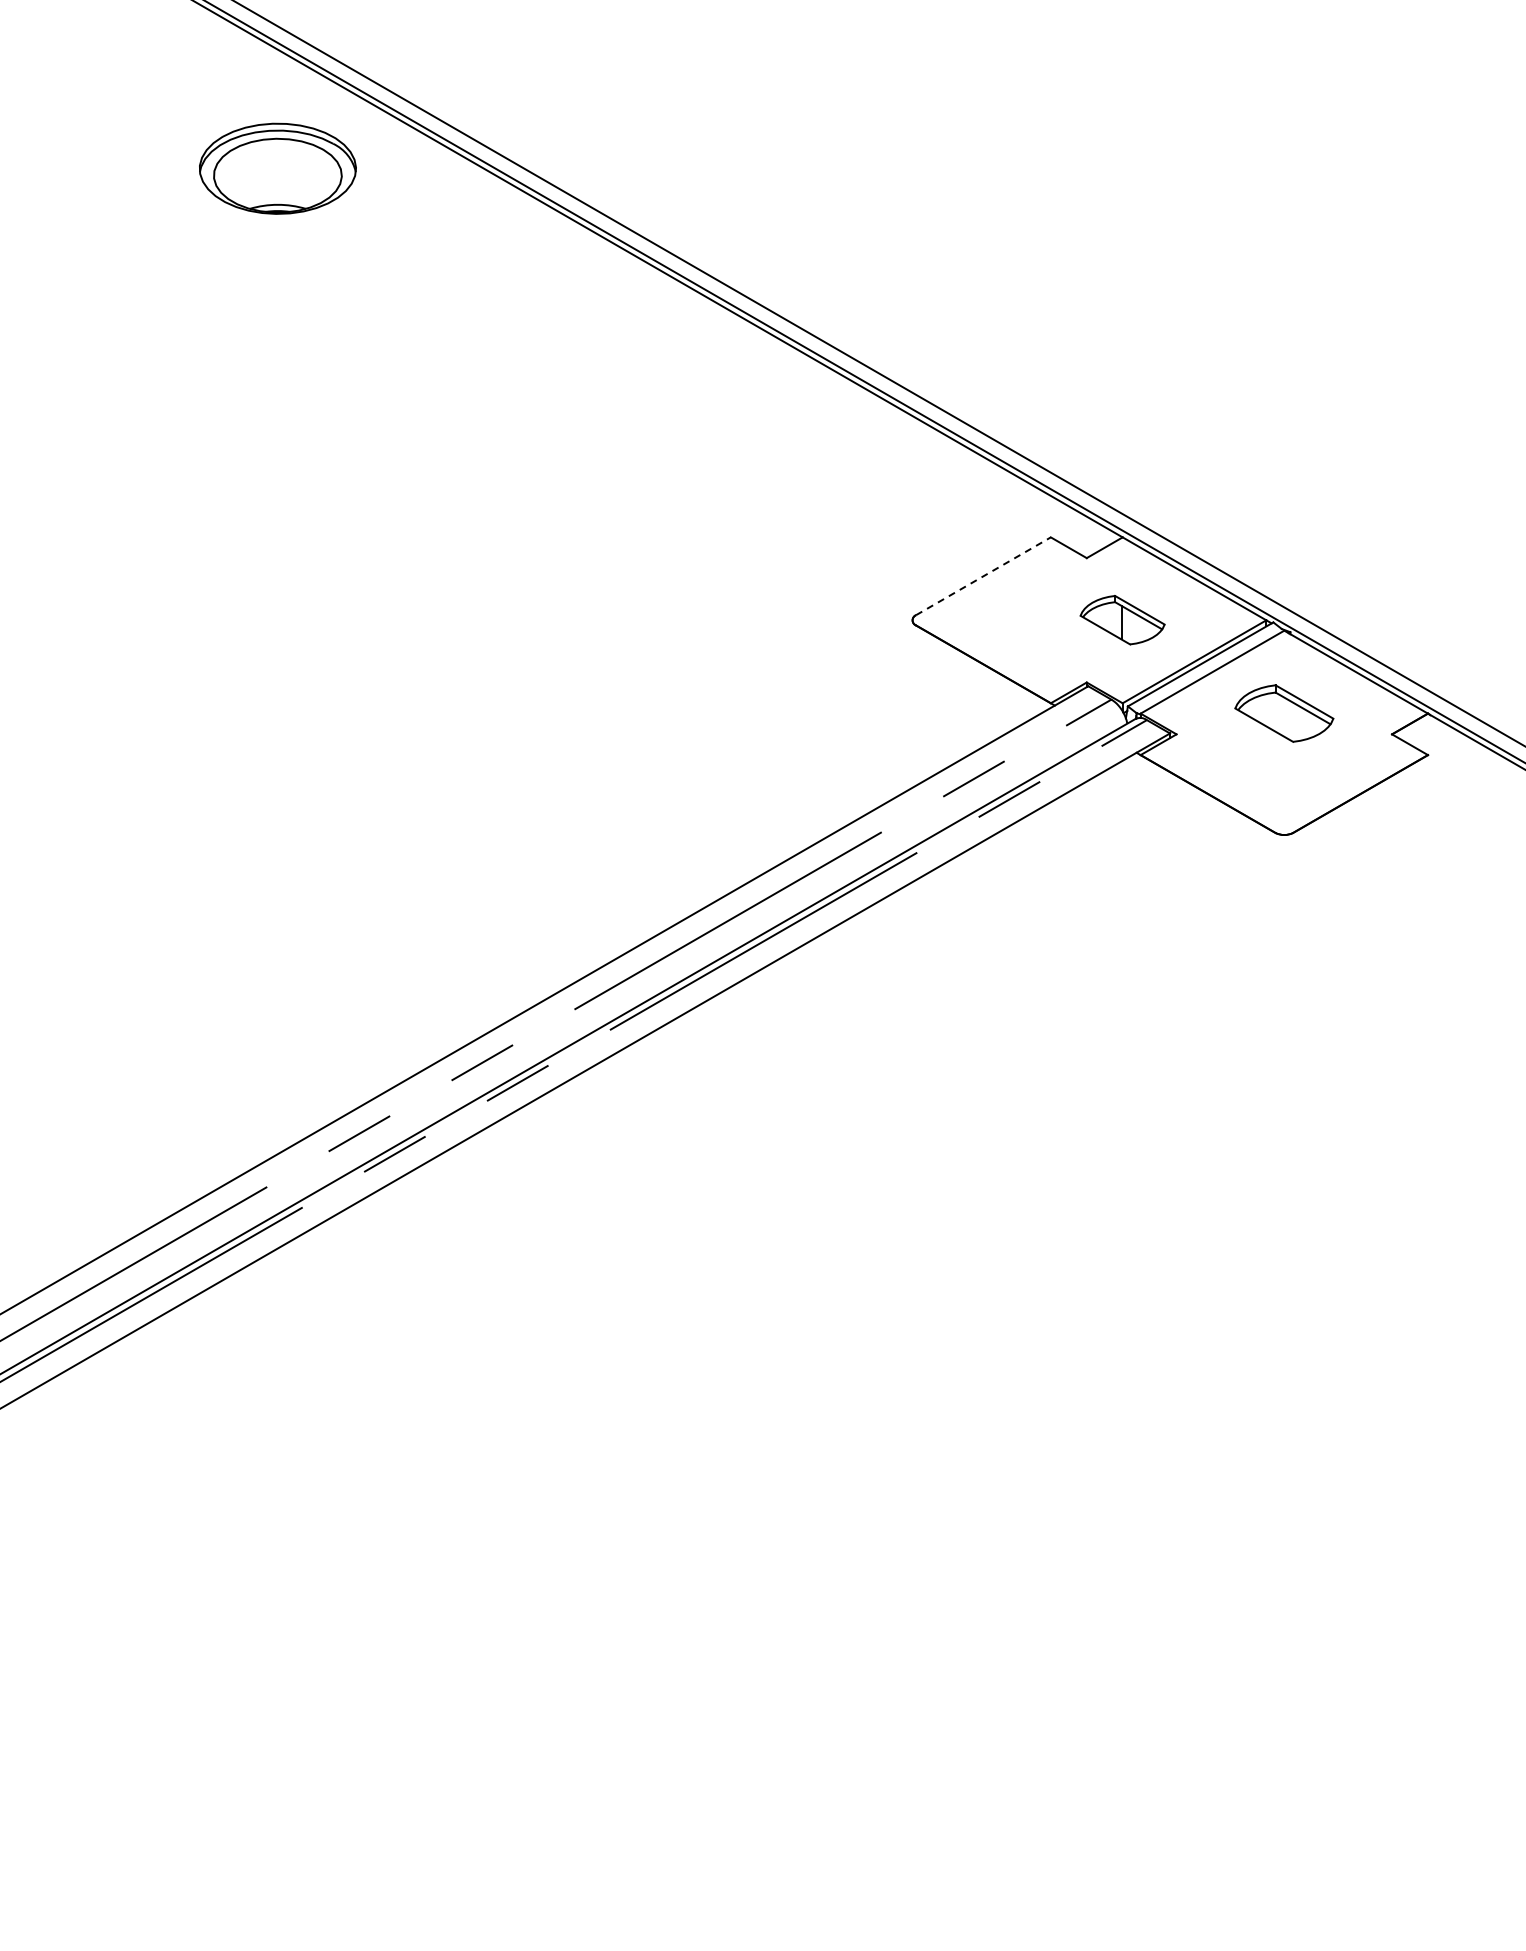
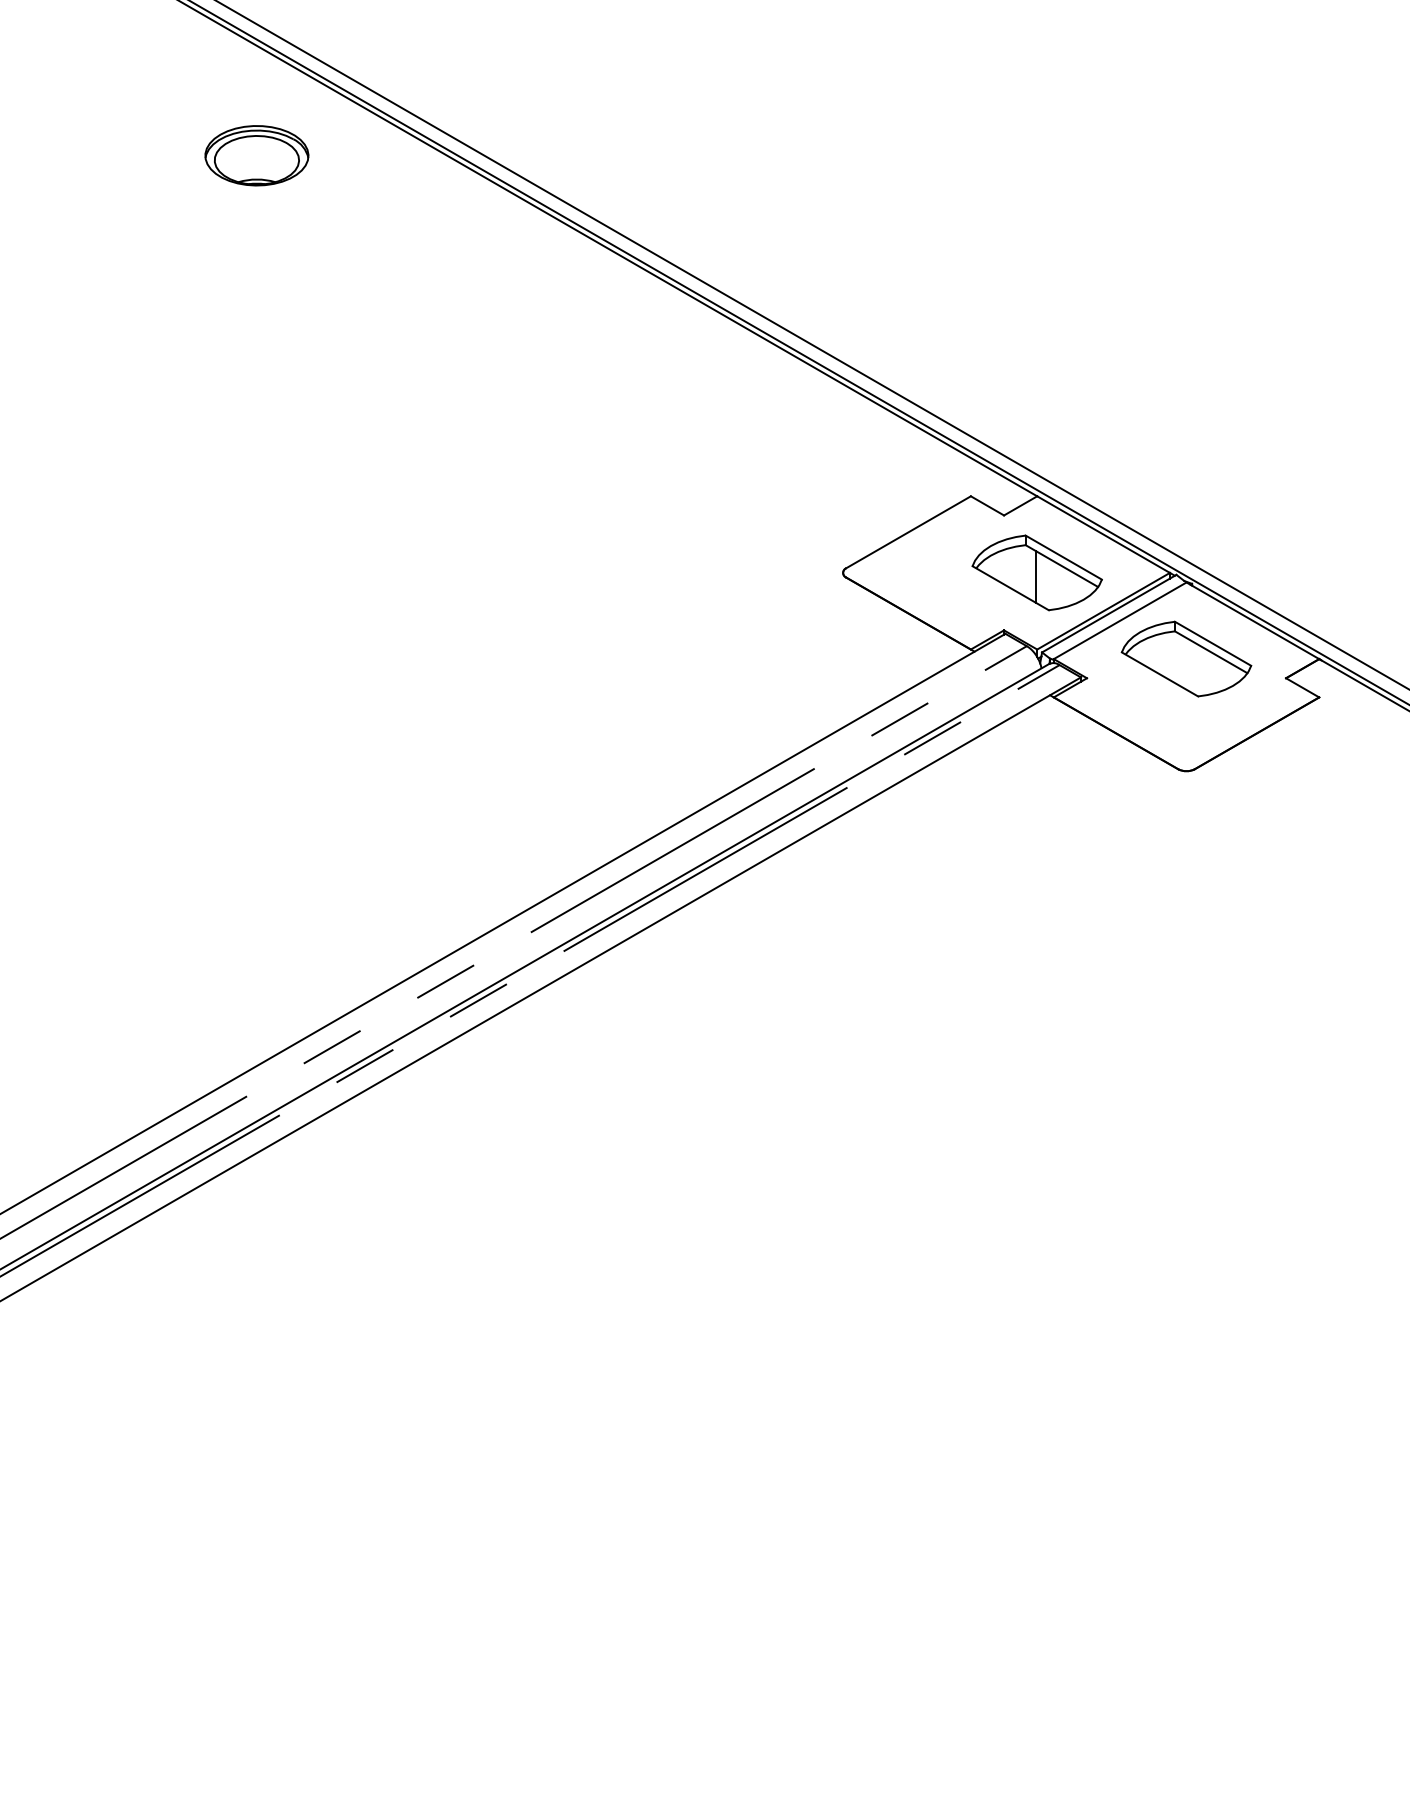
part: (277, 168) -> (256, 155), size x0.71
line: (983, 576) -> (908, 532), dashed -> solid
part: (1122, 619) -> (1037, 572), size x1.67
part: (1284, 713) -> (1186, 658), size x1.43

